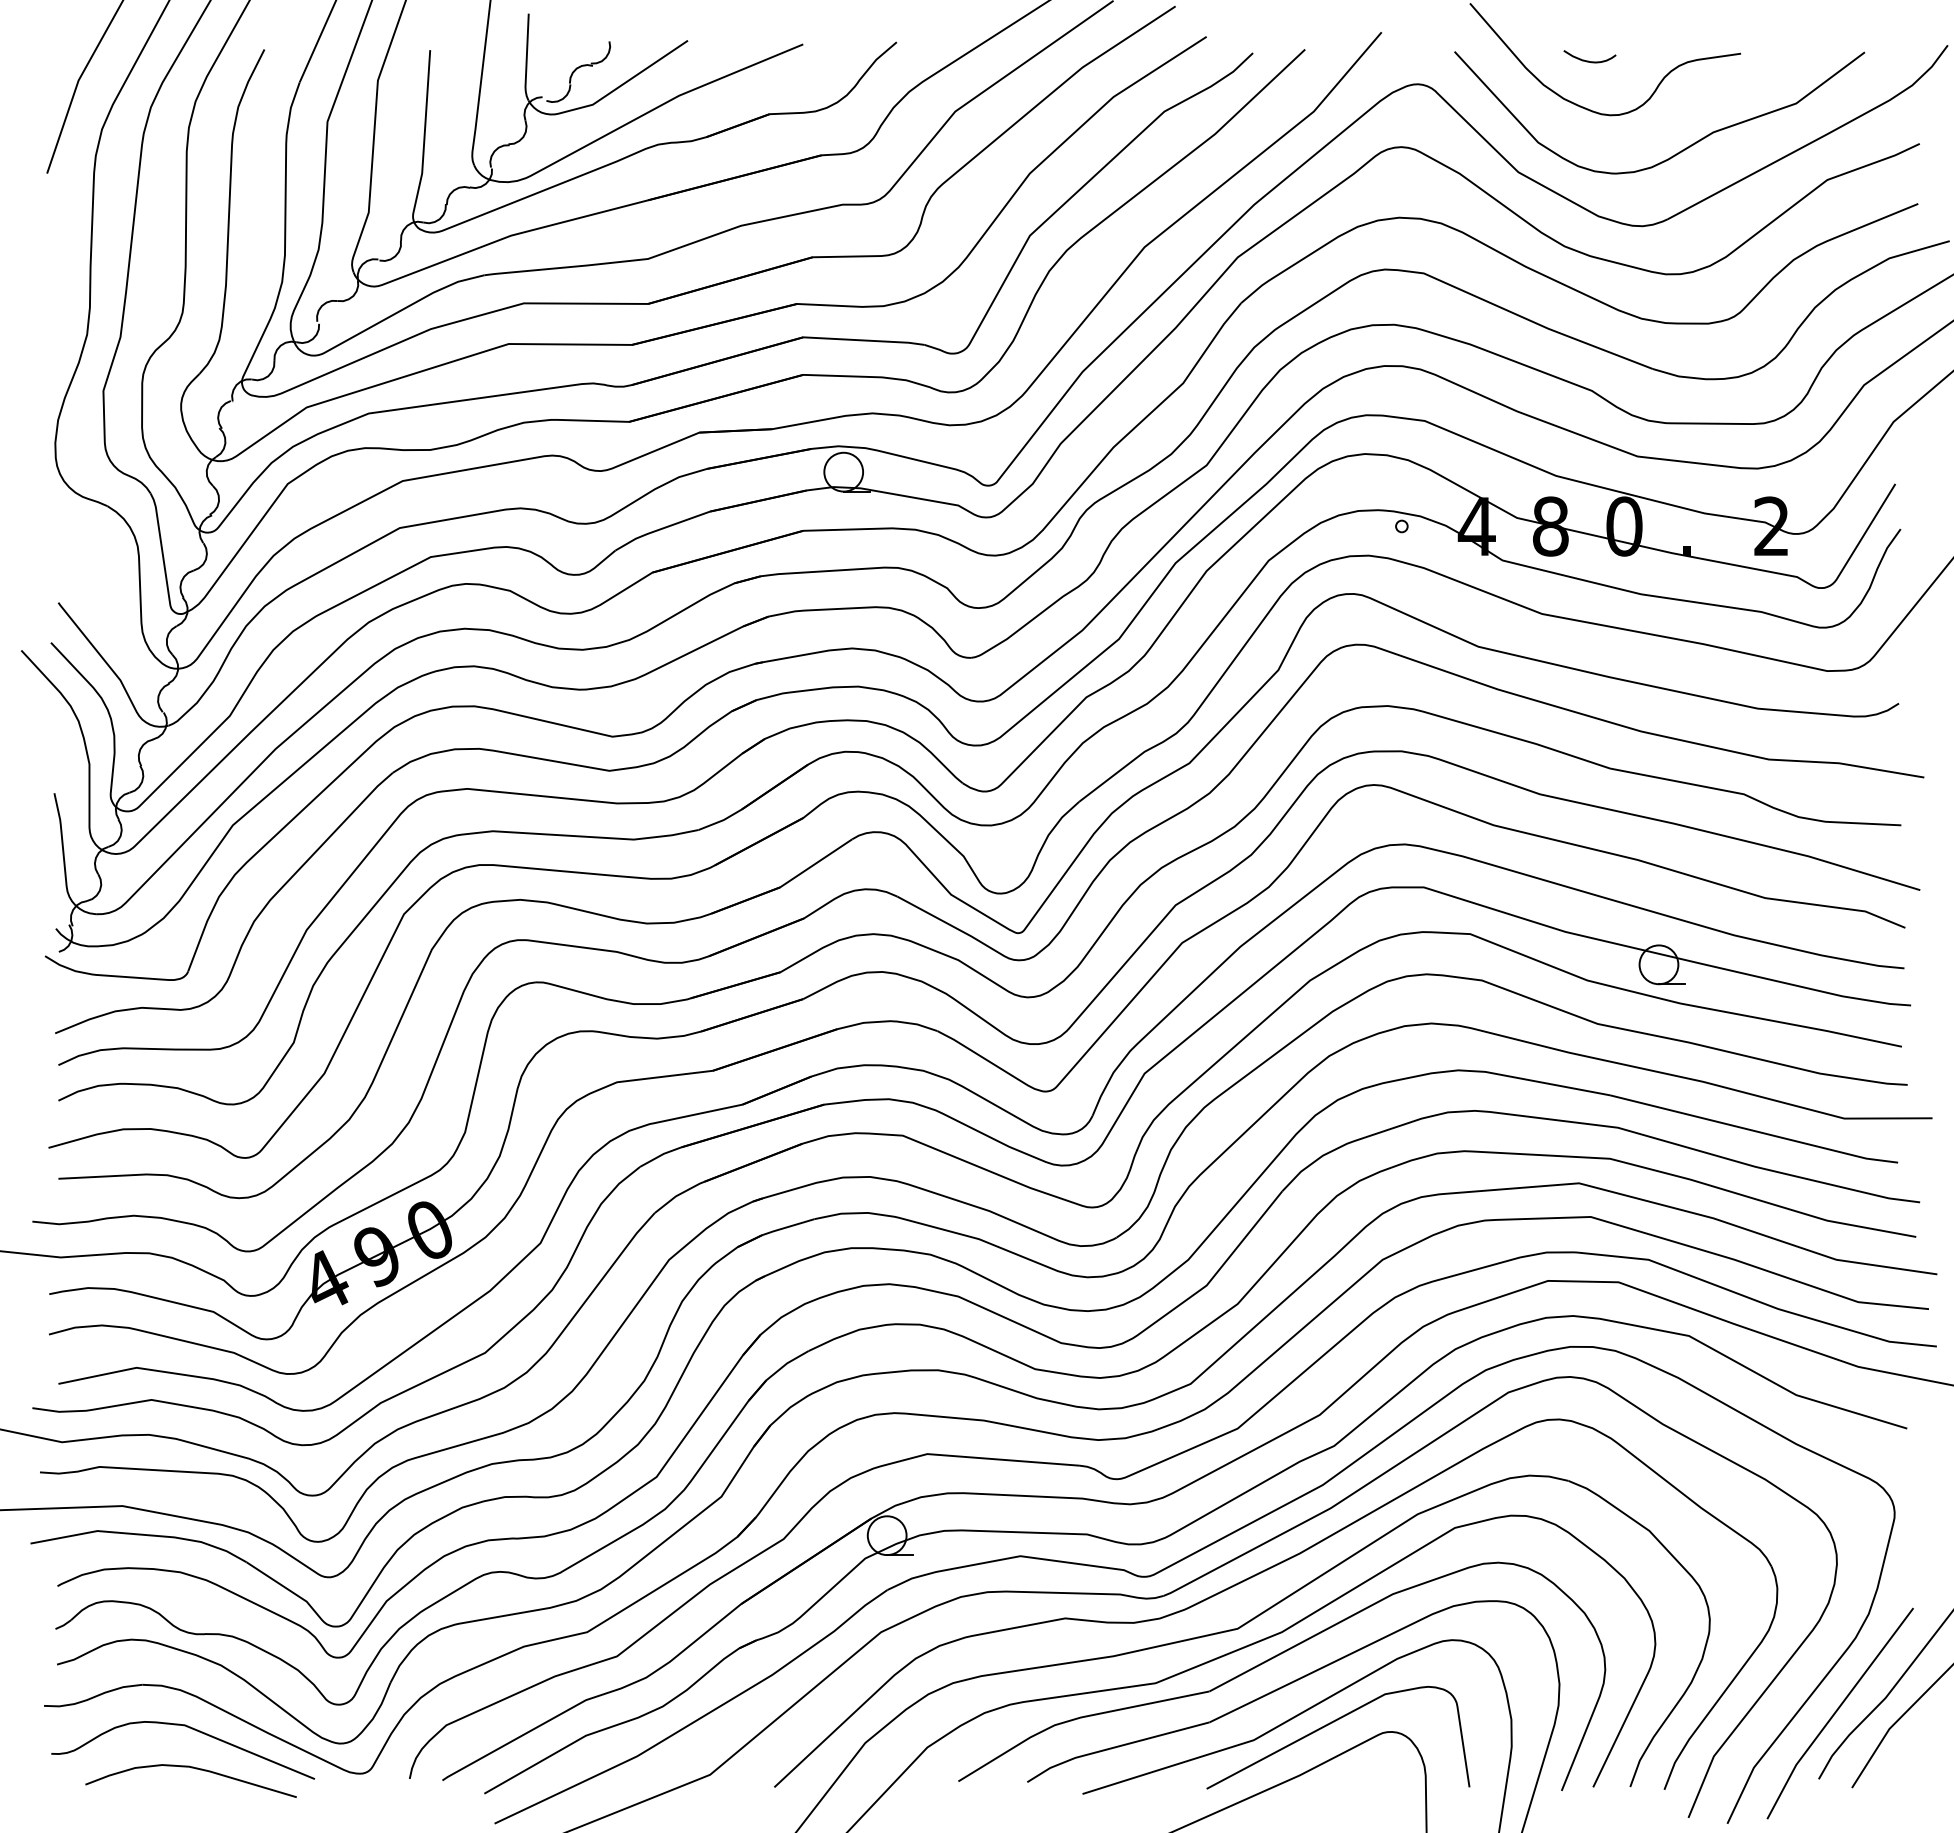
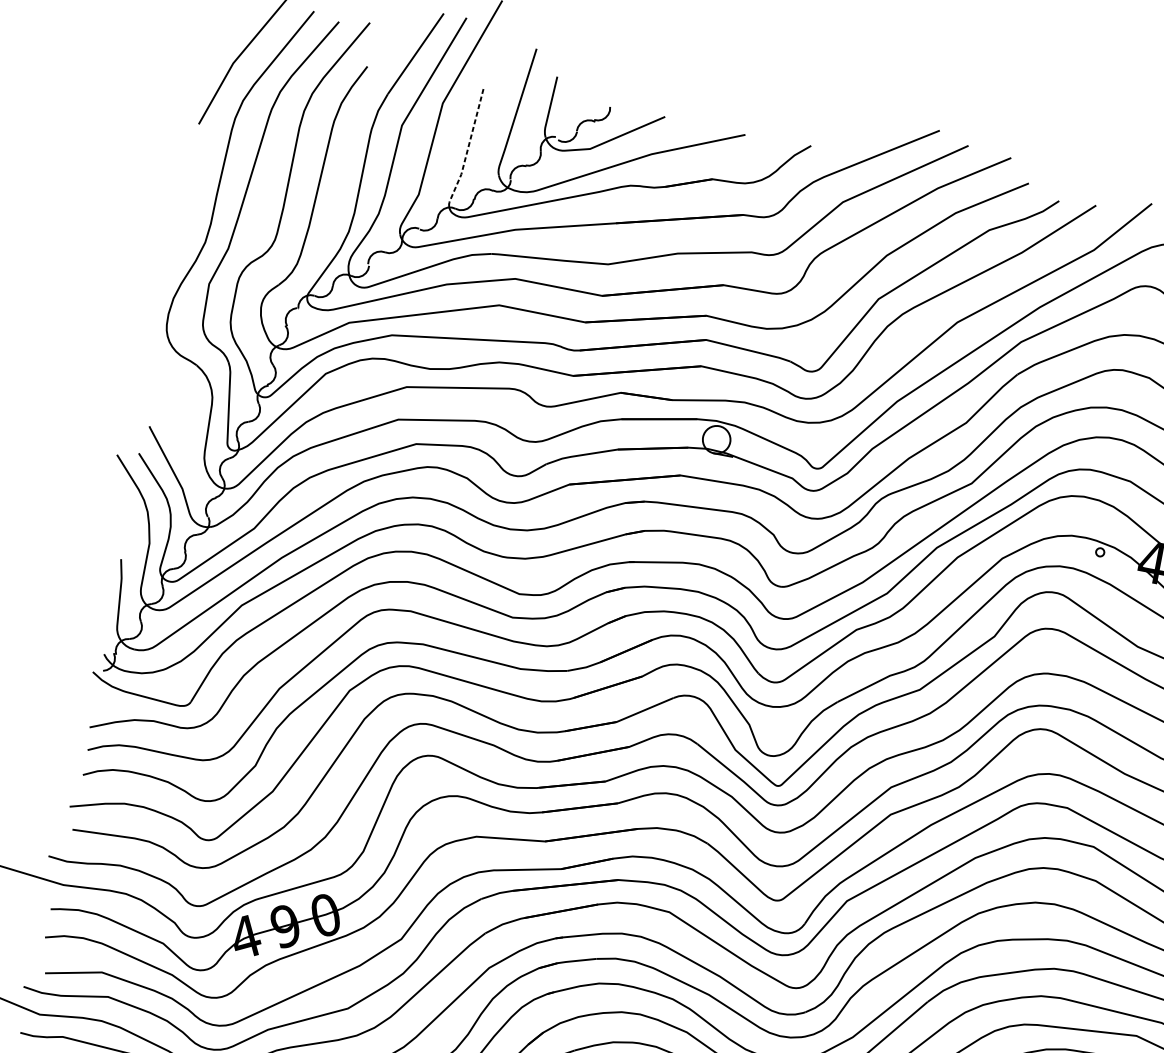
line: (424, 134) -> (468, 147), solid -> dashed

